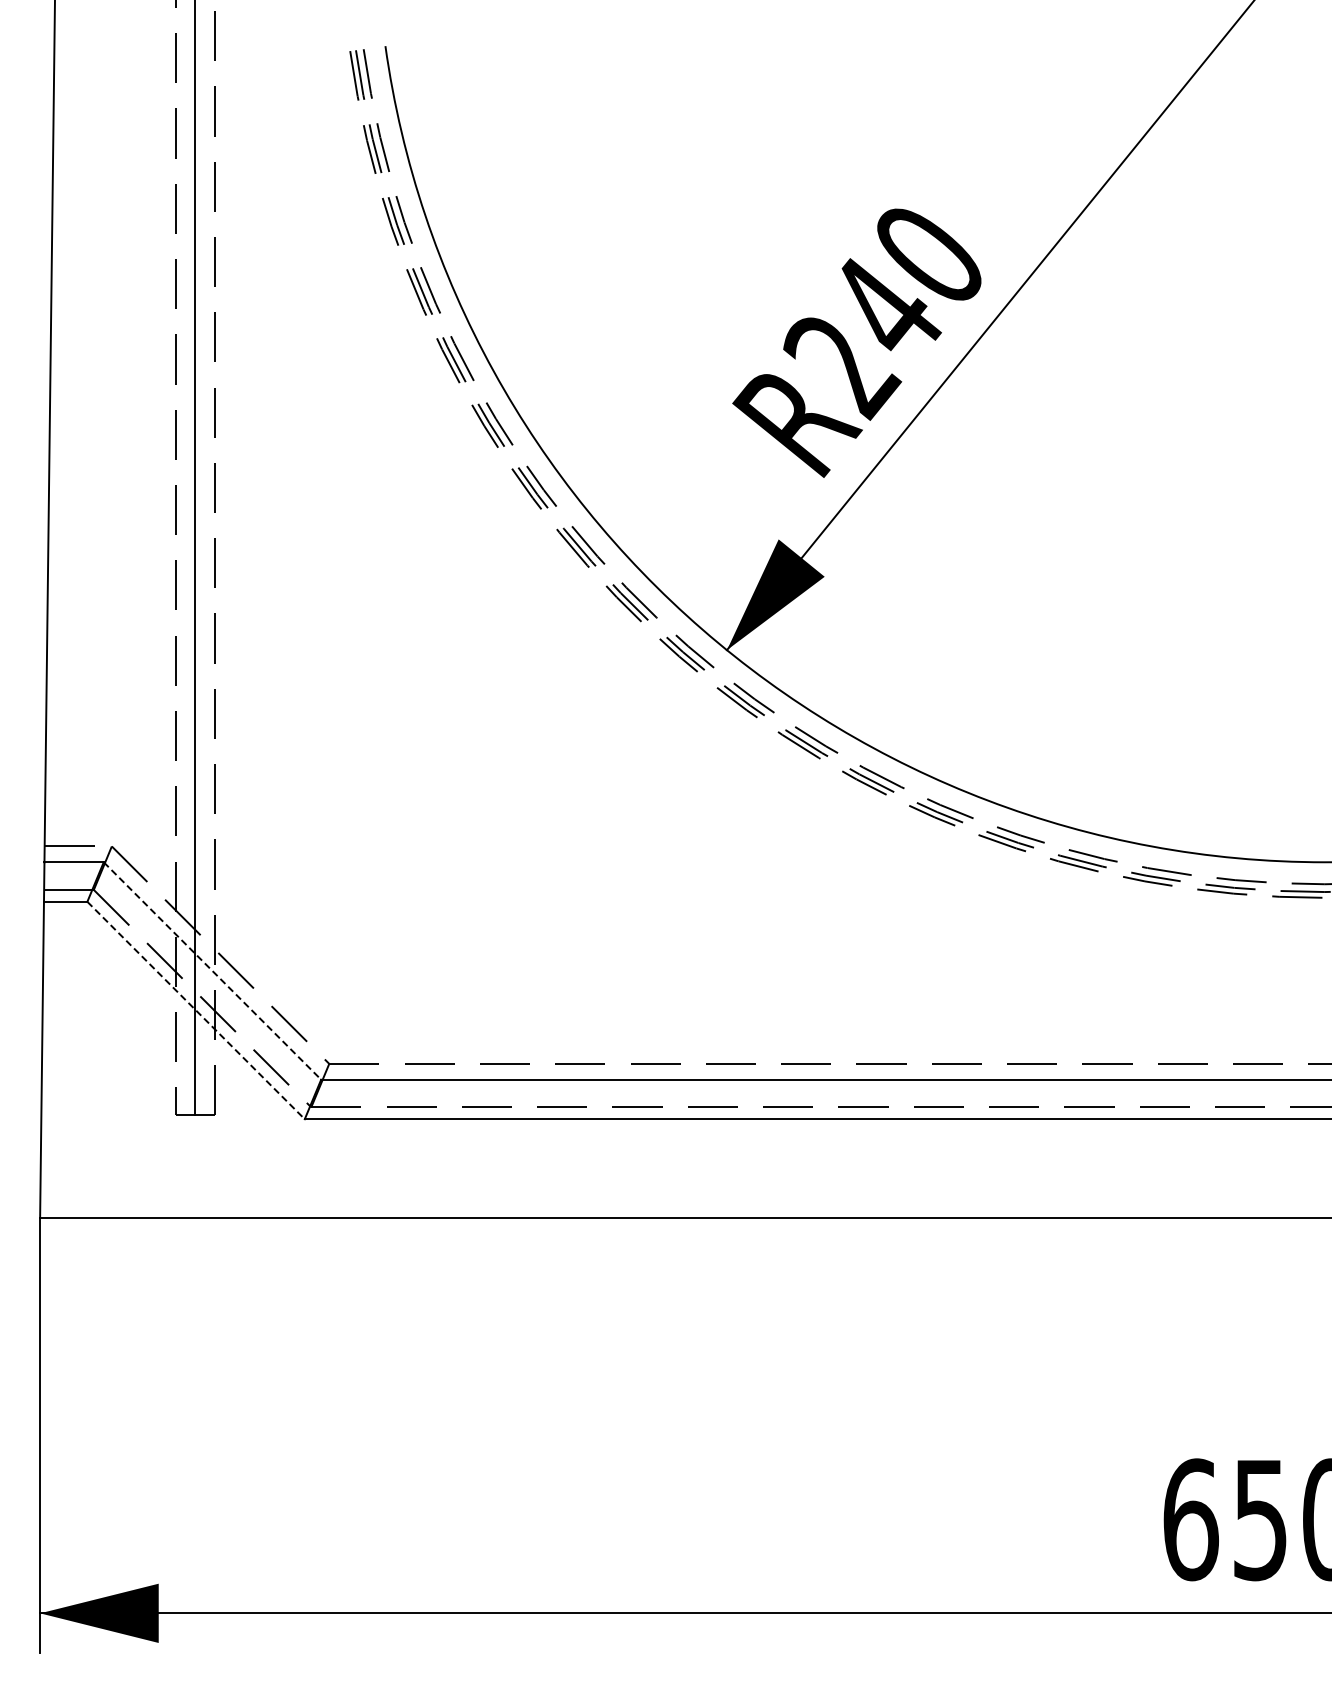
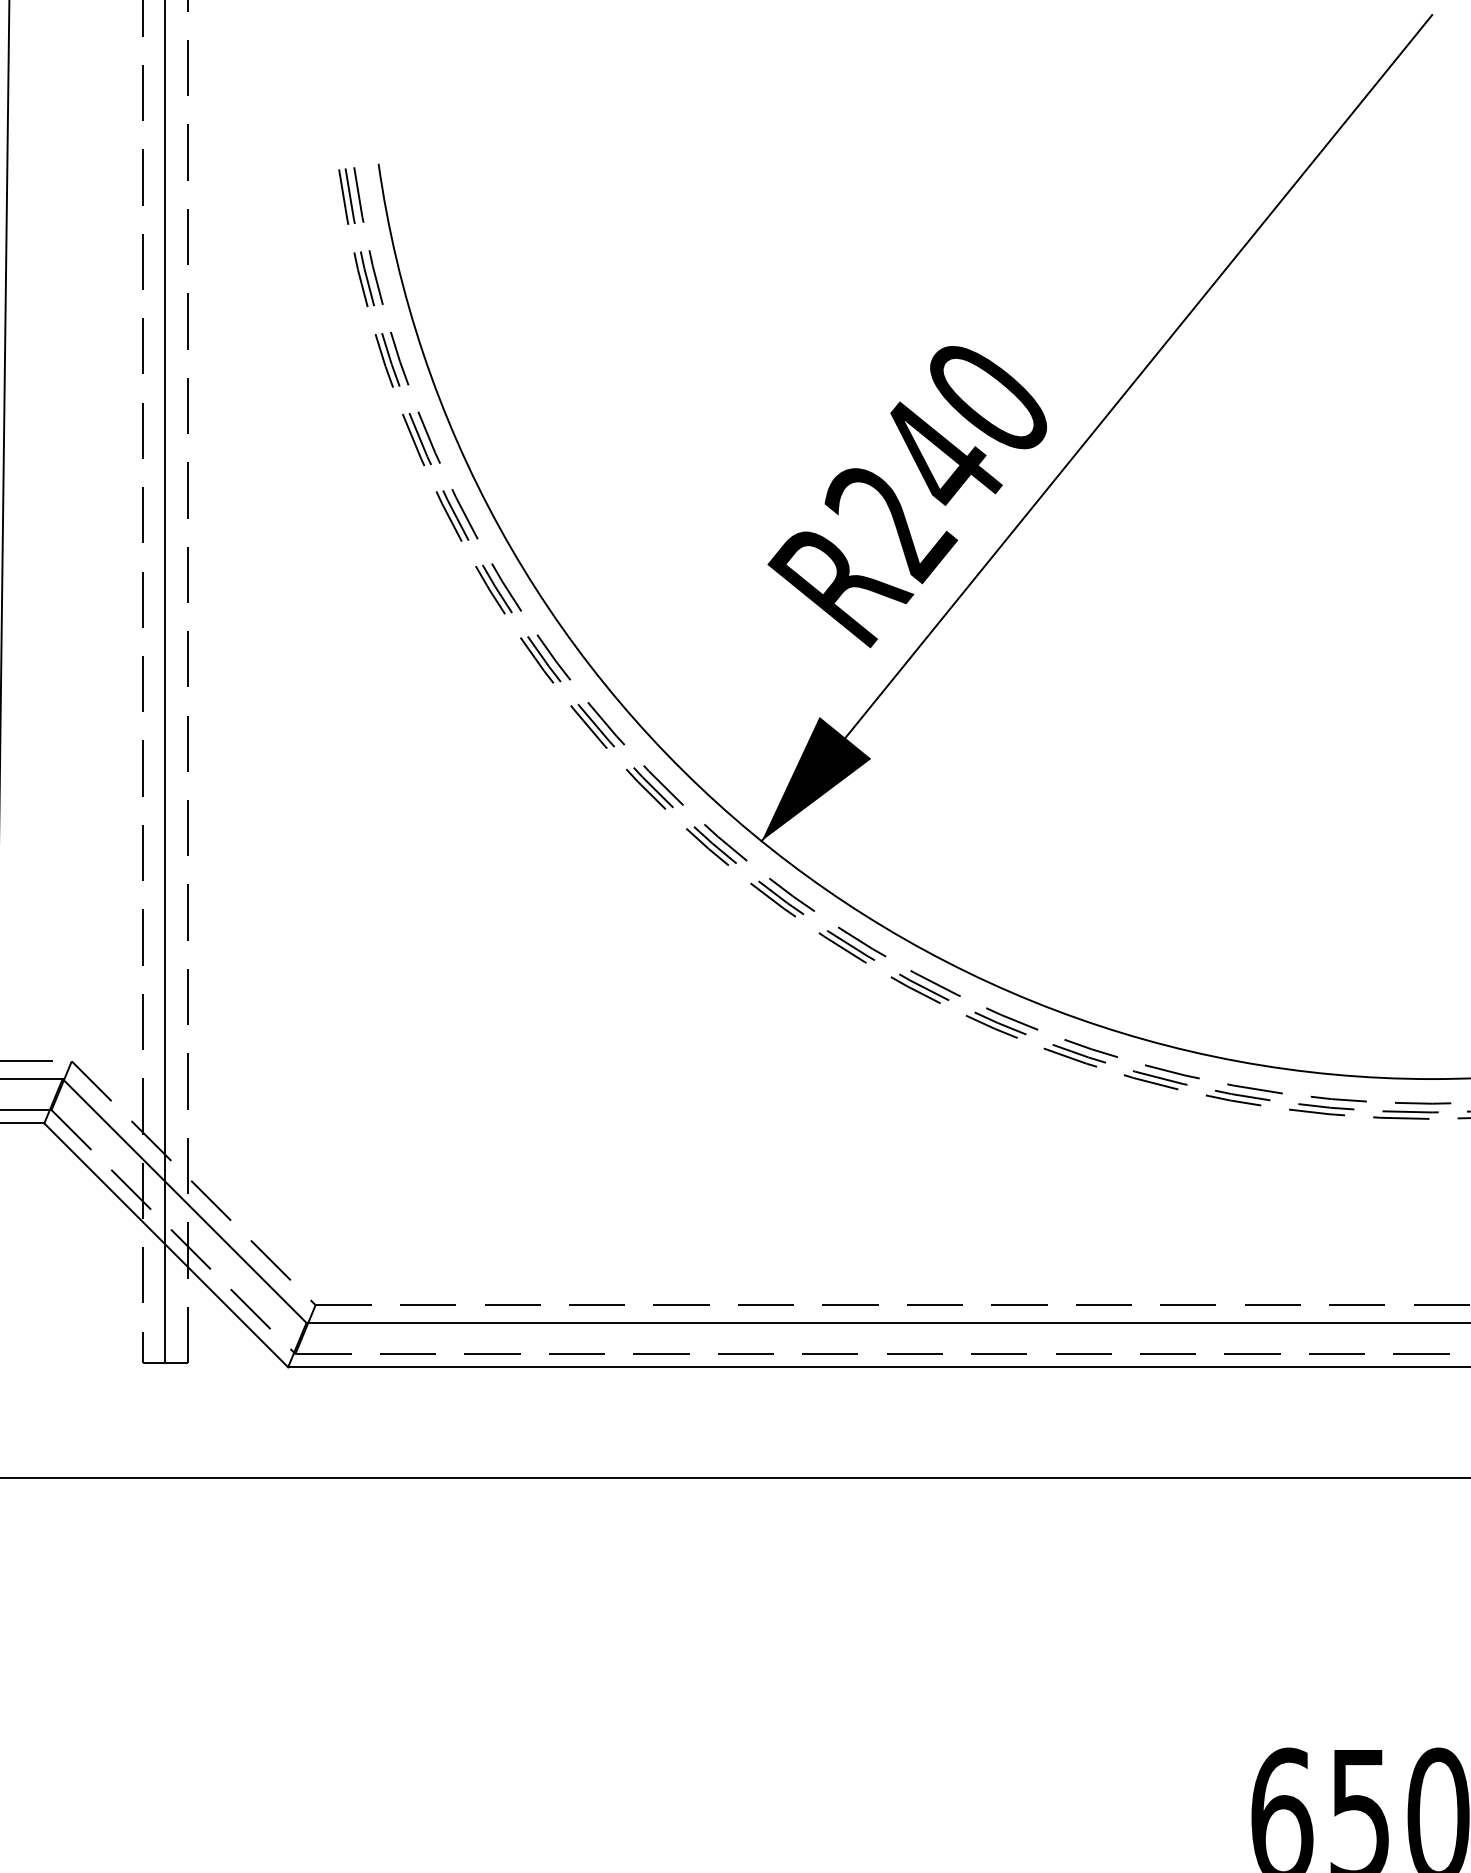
line: (212, 970) -> (184, 1200), dashed -> solid
line: (196, 1010) -> (166, 1245), dashed -> solid

